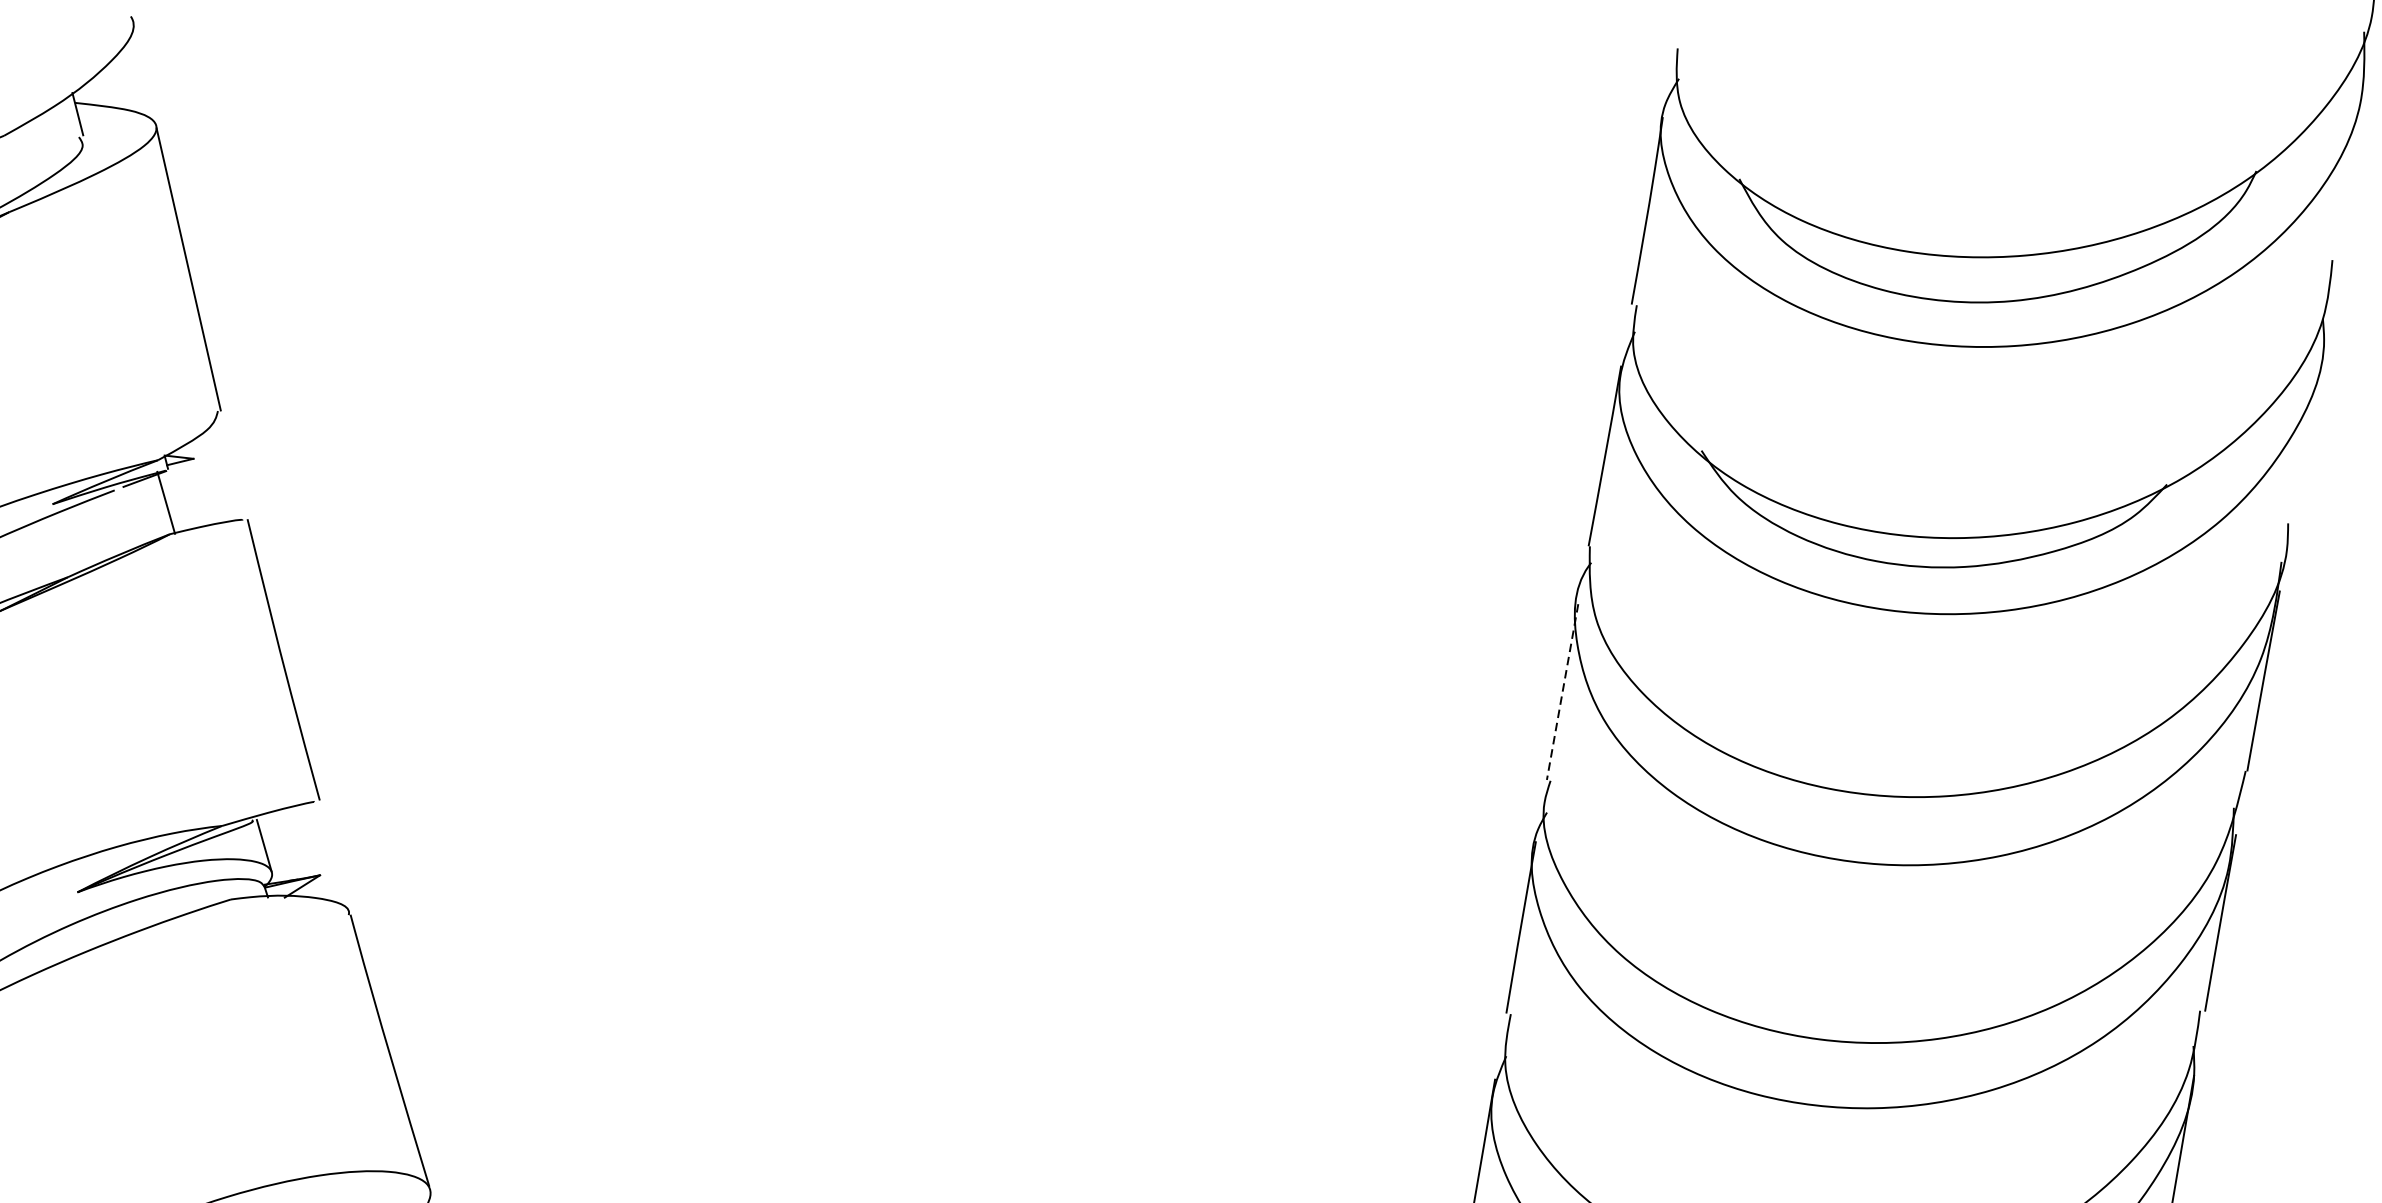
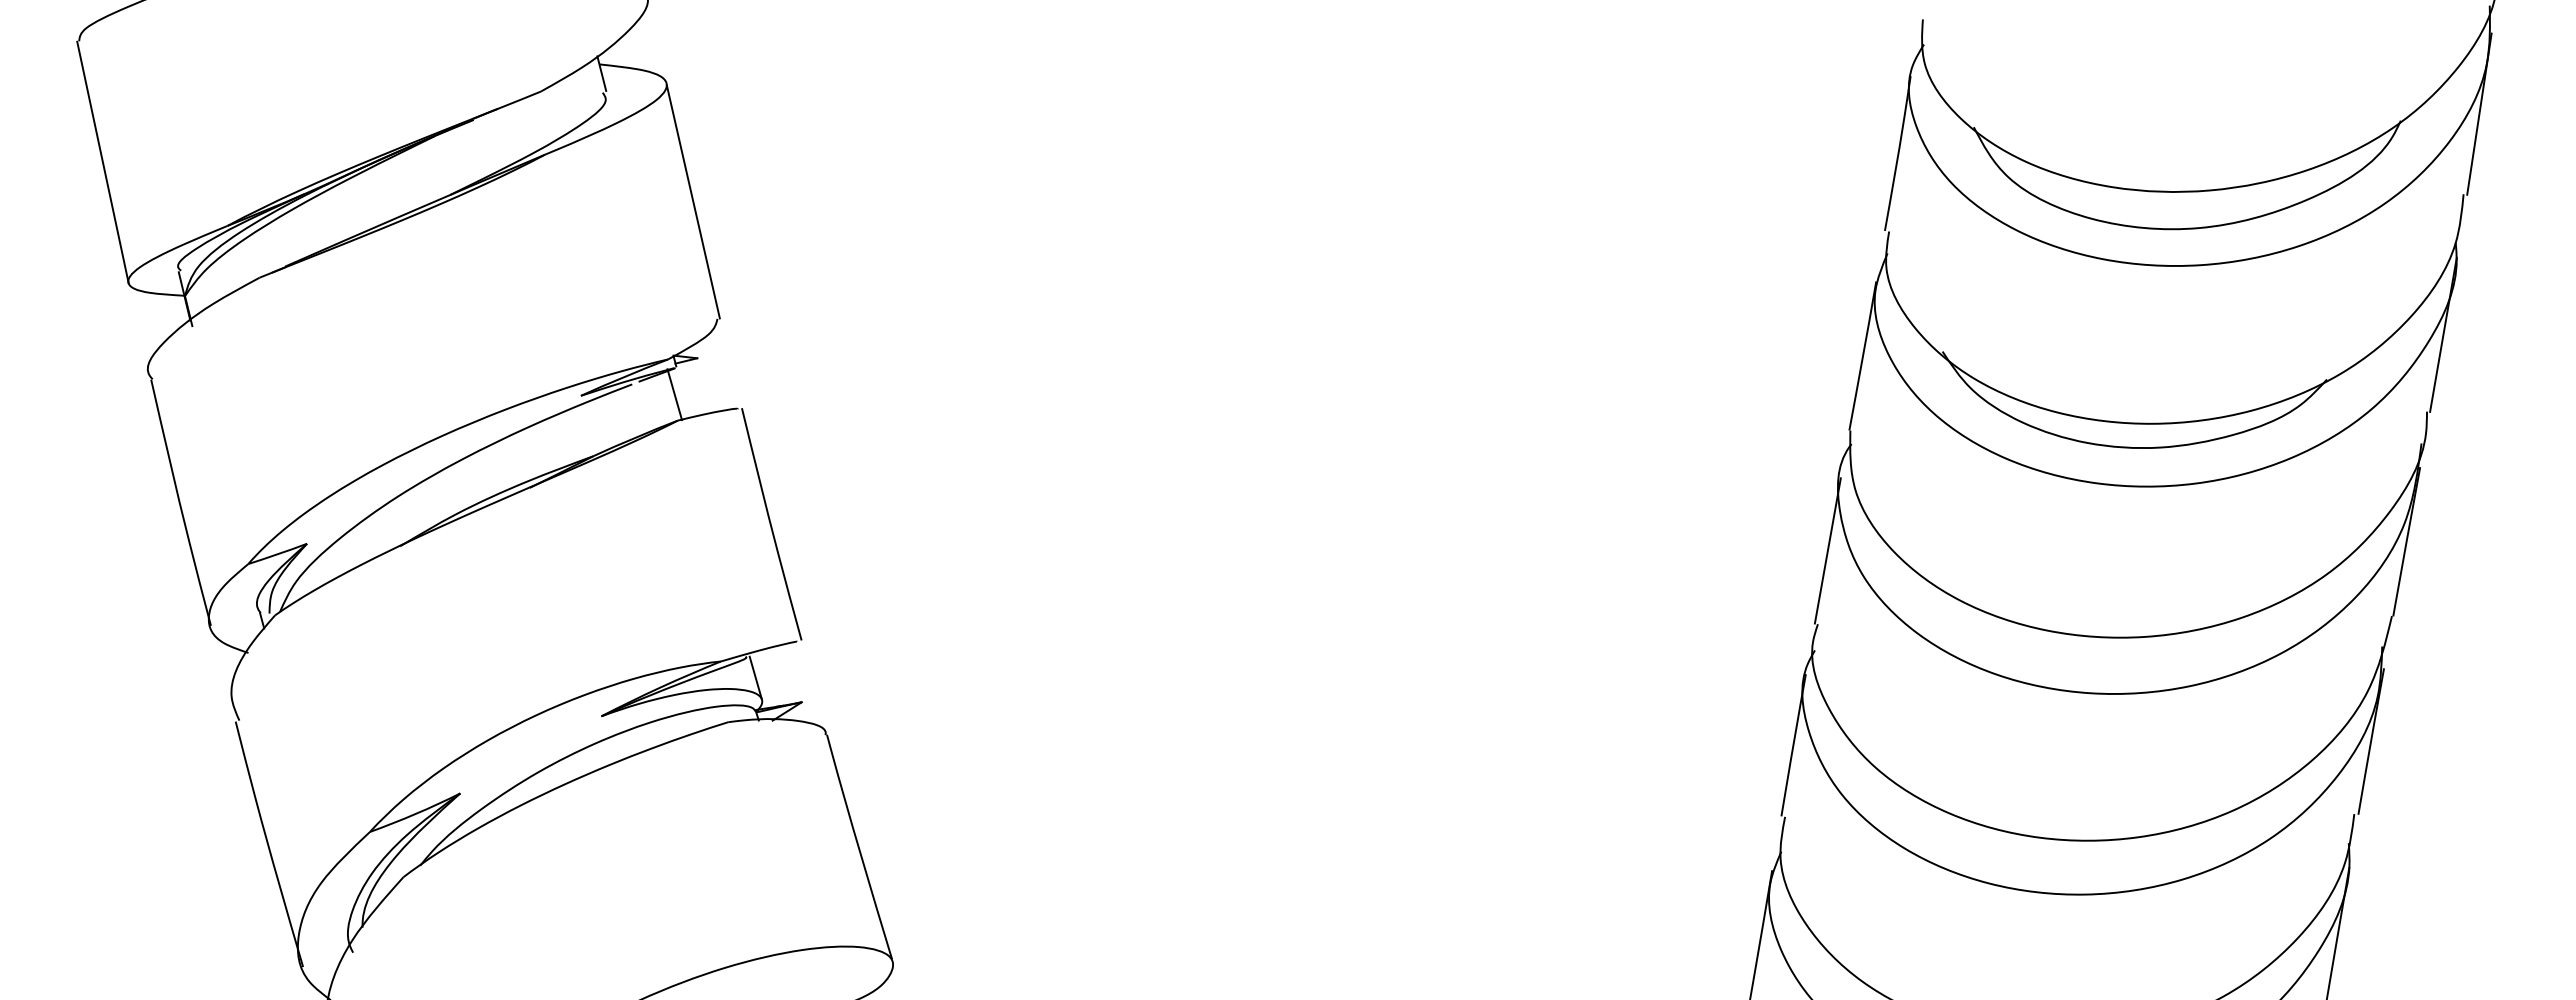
line: (2351, 162) -> (2479, 113), added
line: (2308, 429) -> (2443, 334), added
line: (1562, 691) -> (1827, 550), dashed -> solid

